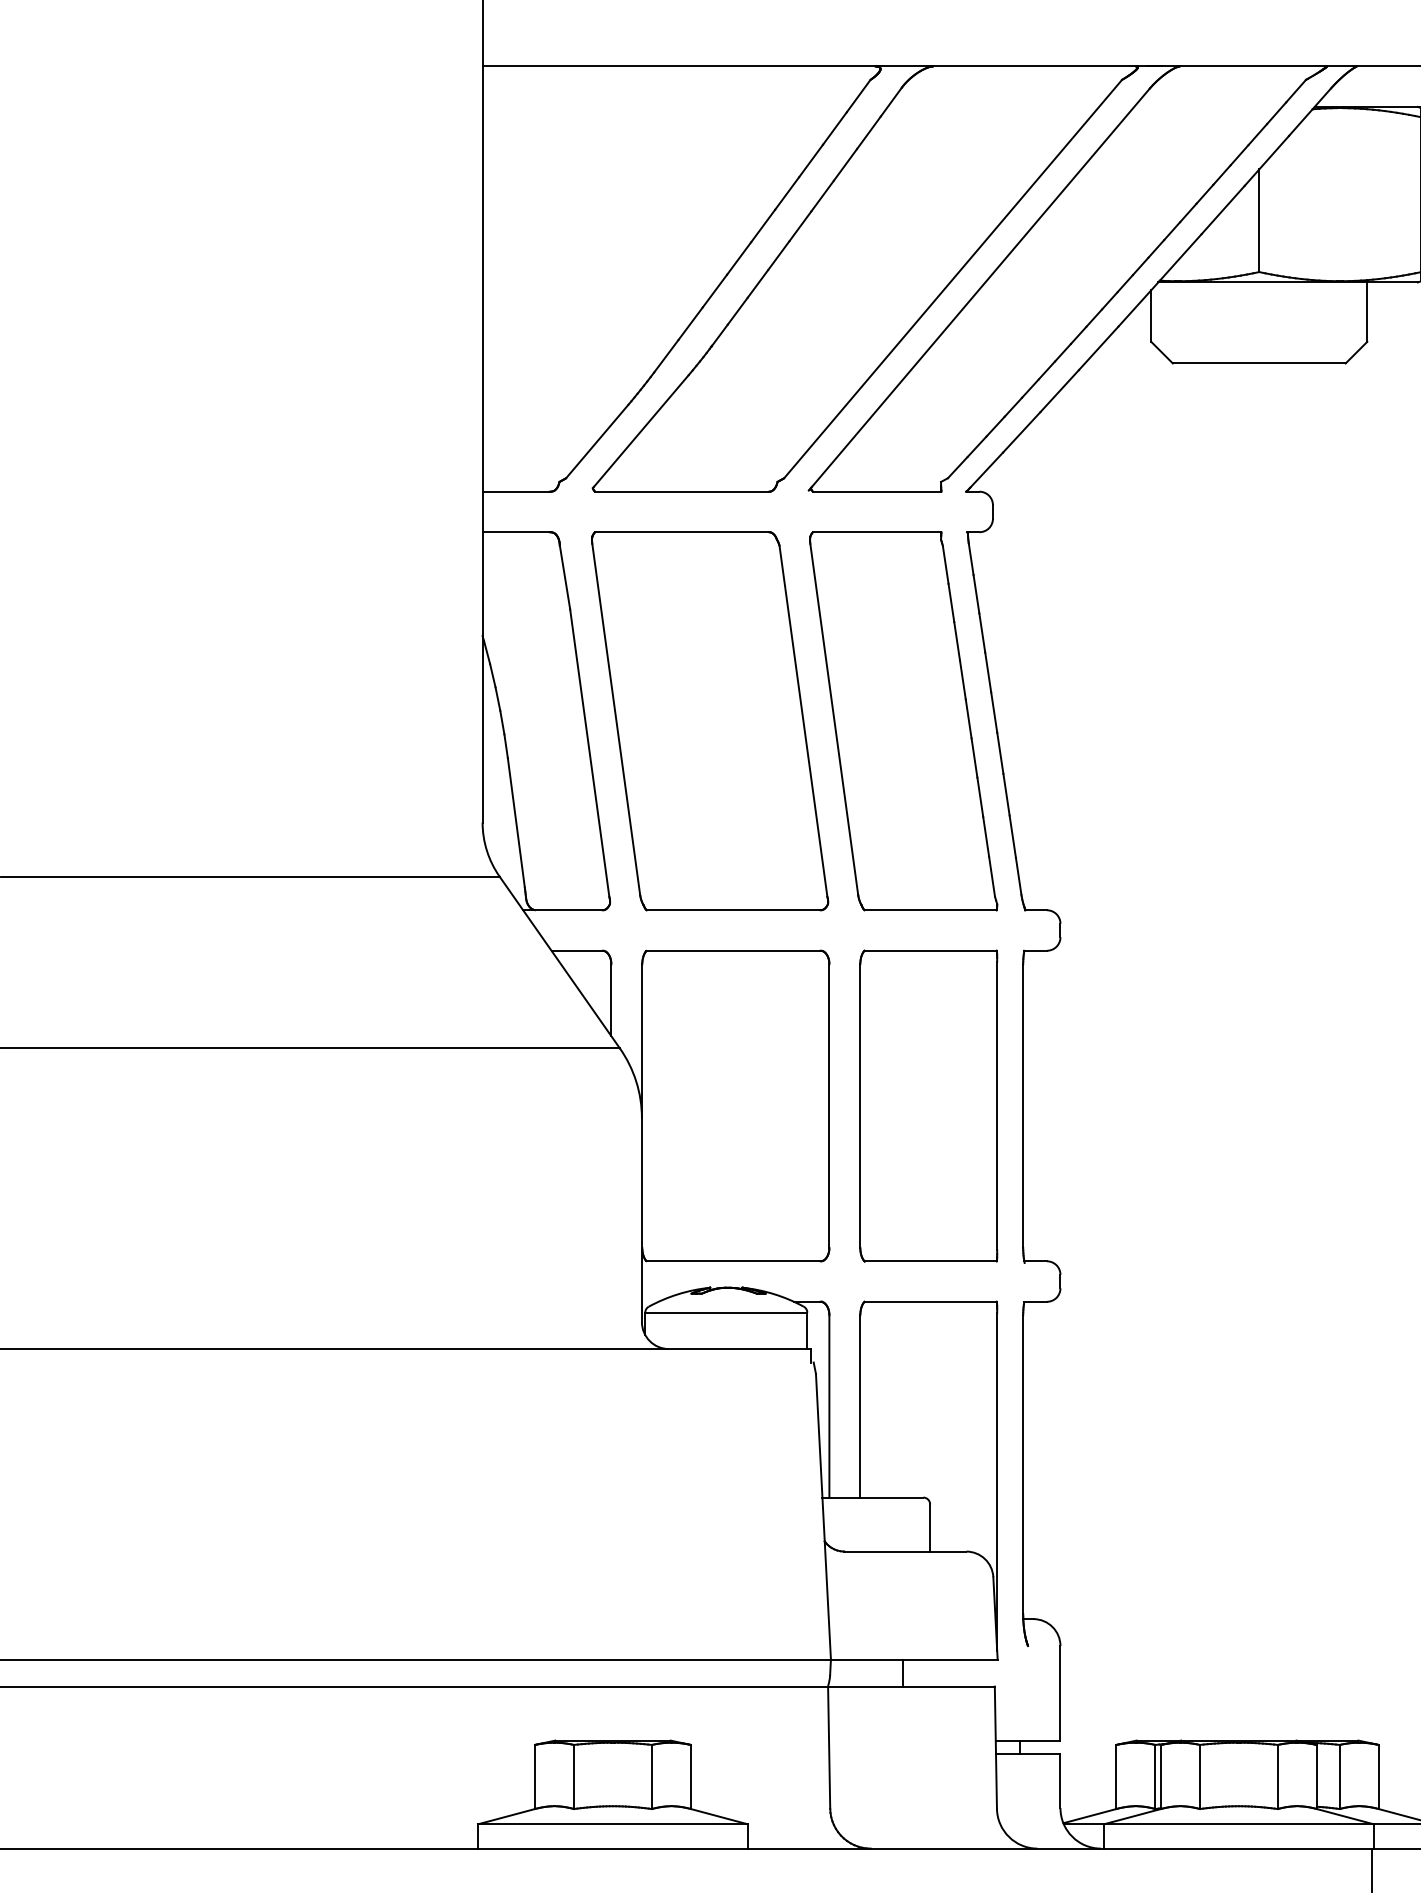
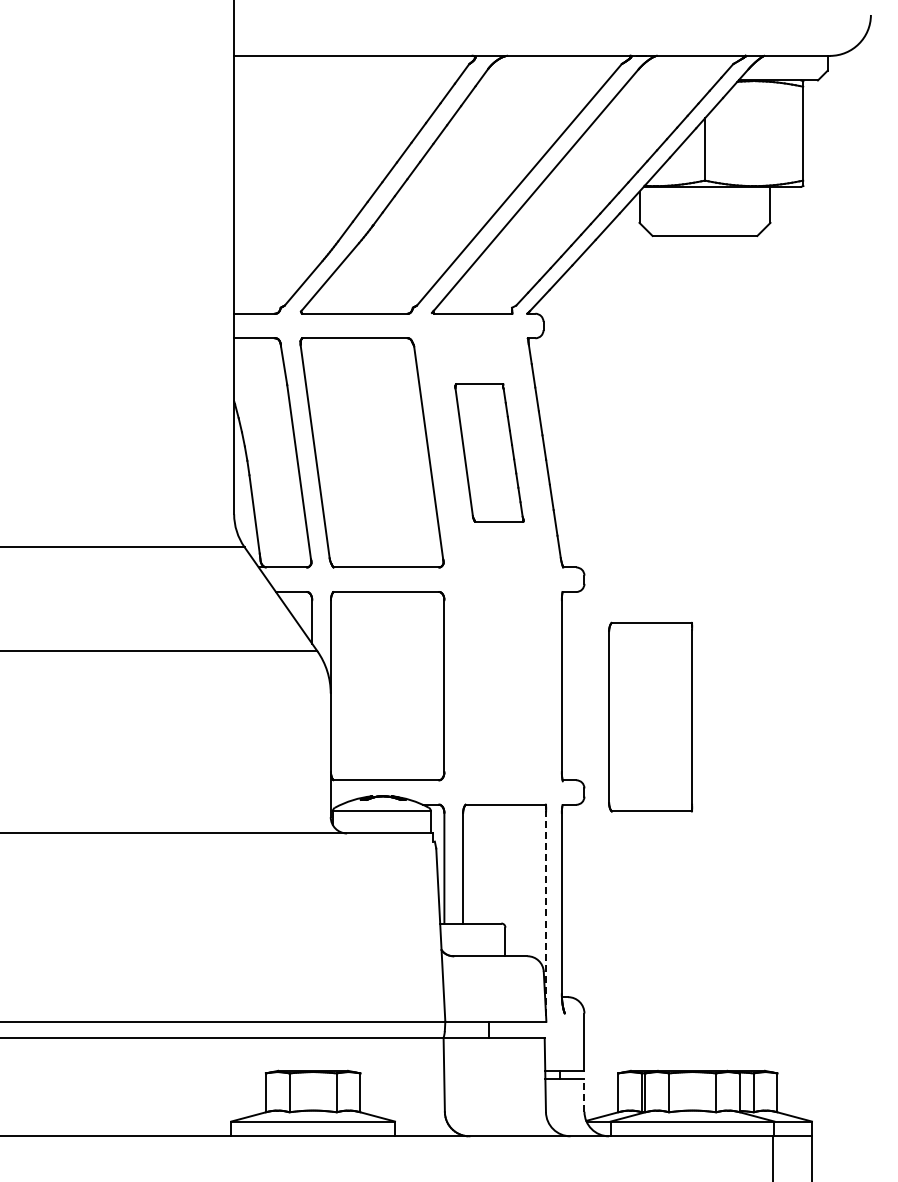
part: (903, 720) -> (489, 452), size x0.6
part: (928, 1104) -> (650, 716), moved
line: (997, 1481) -> (546, 913), solid -> dashed
line: (1060, 1779) -> (584, 1094), solid -> dashed

